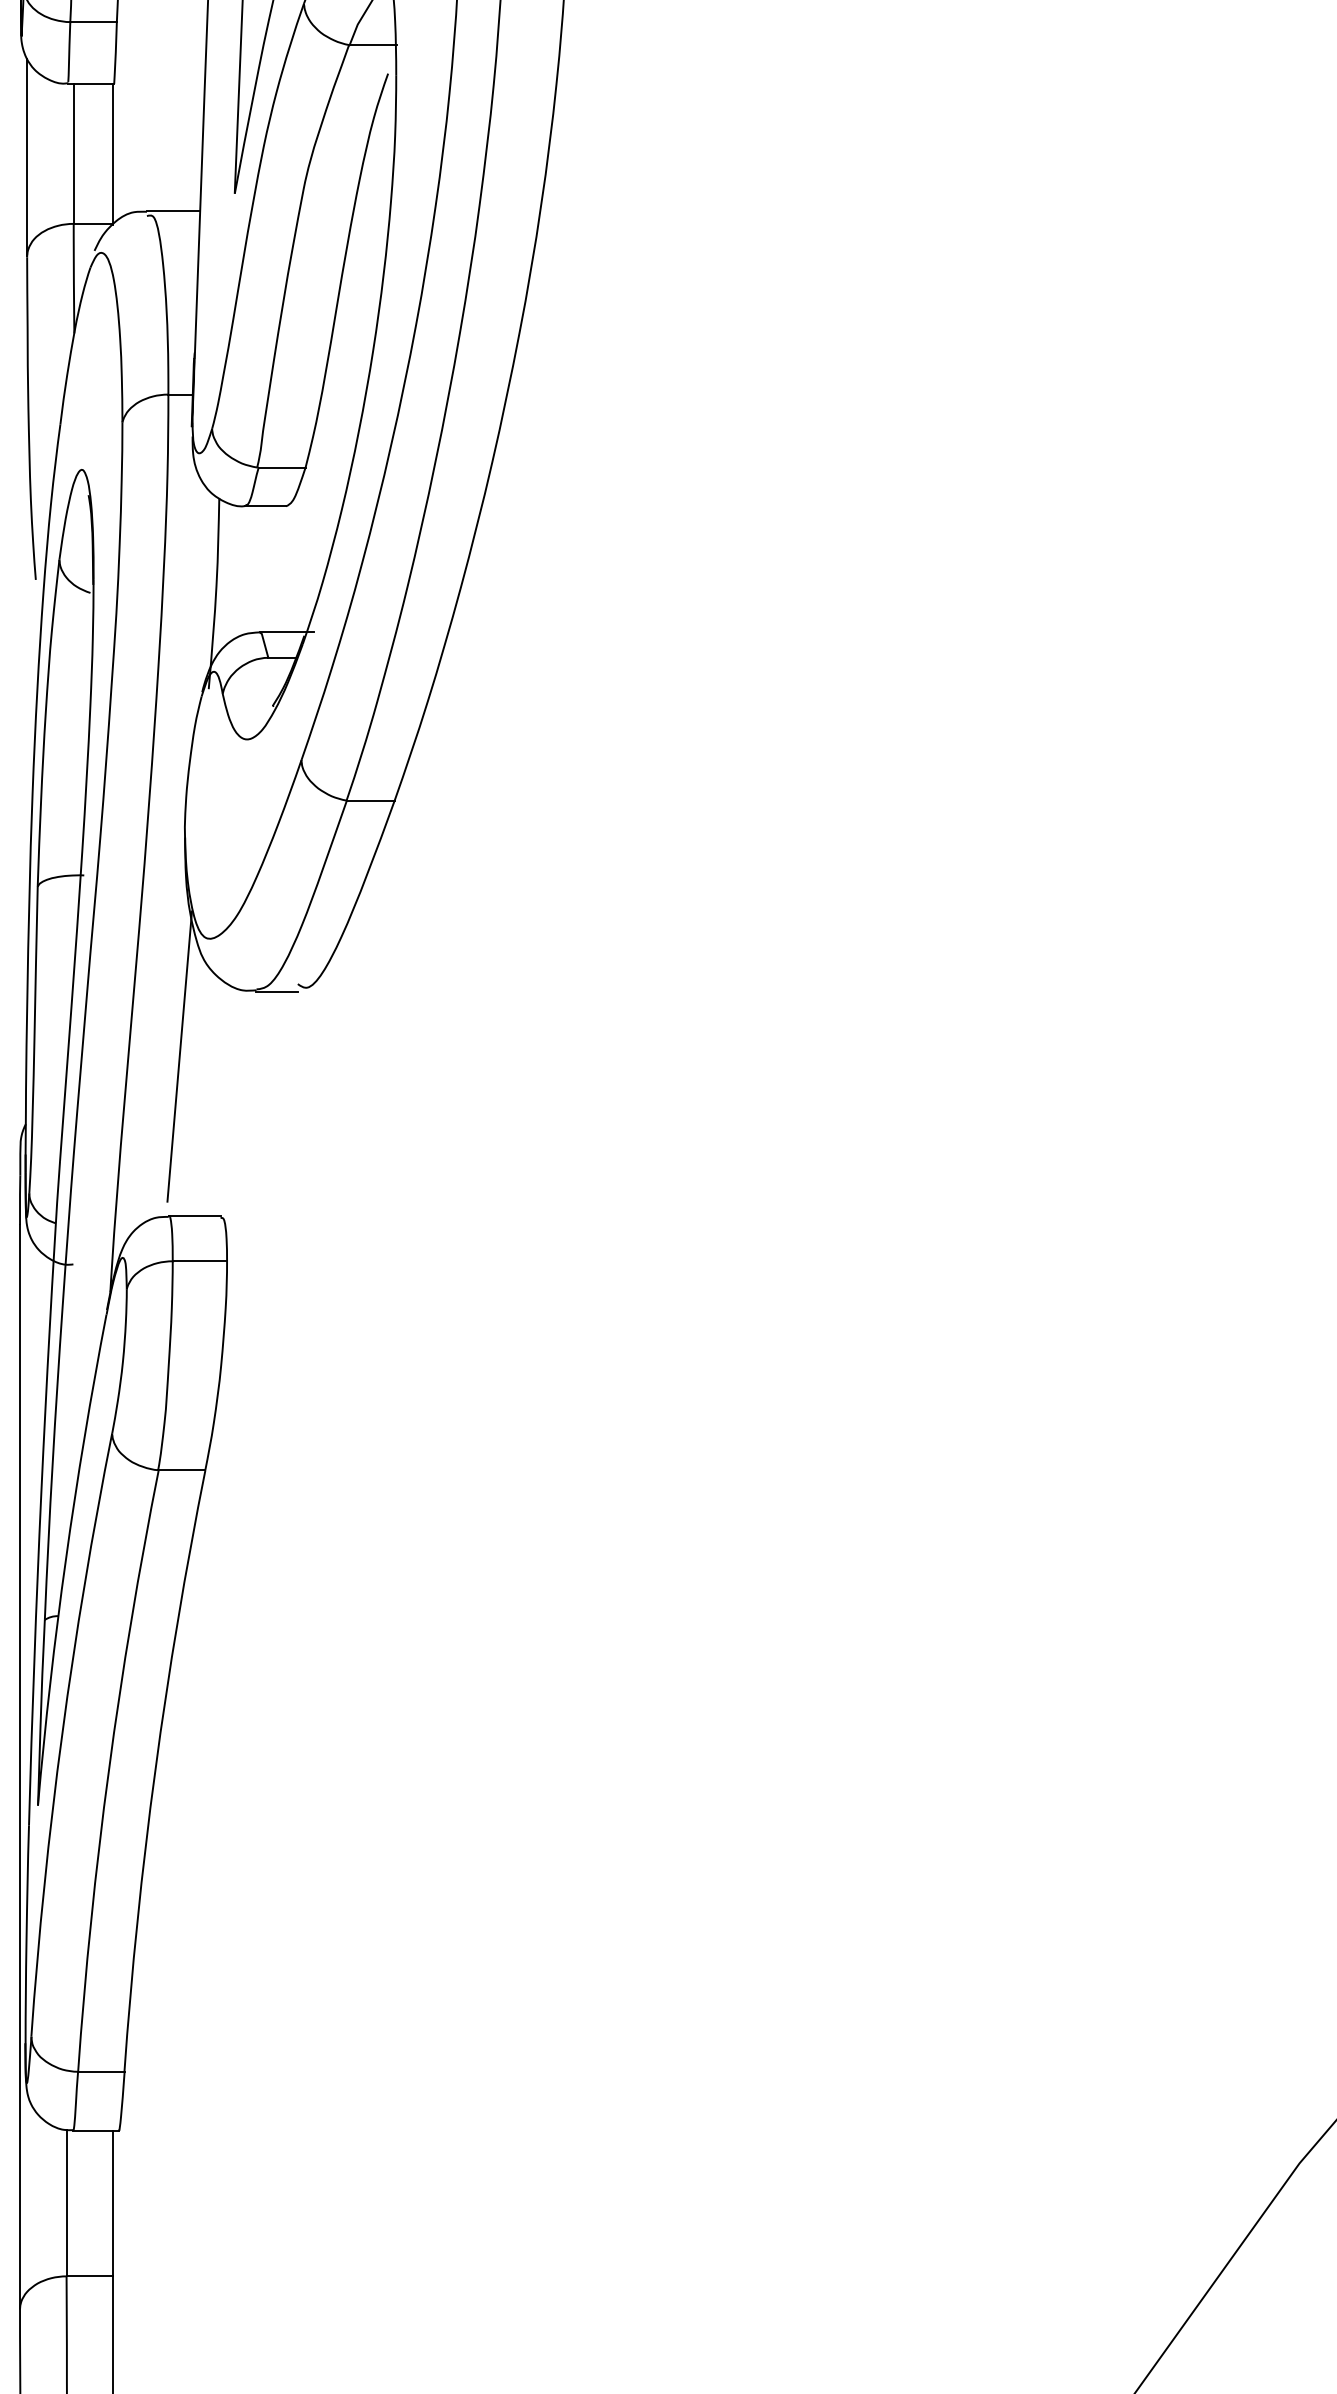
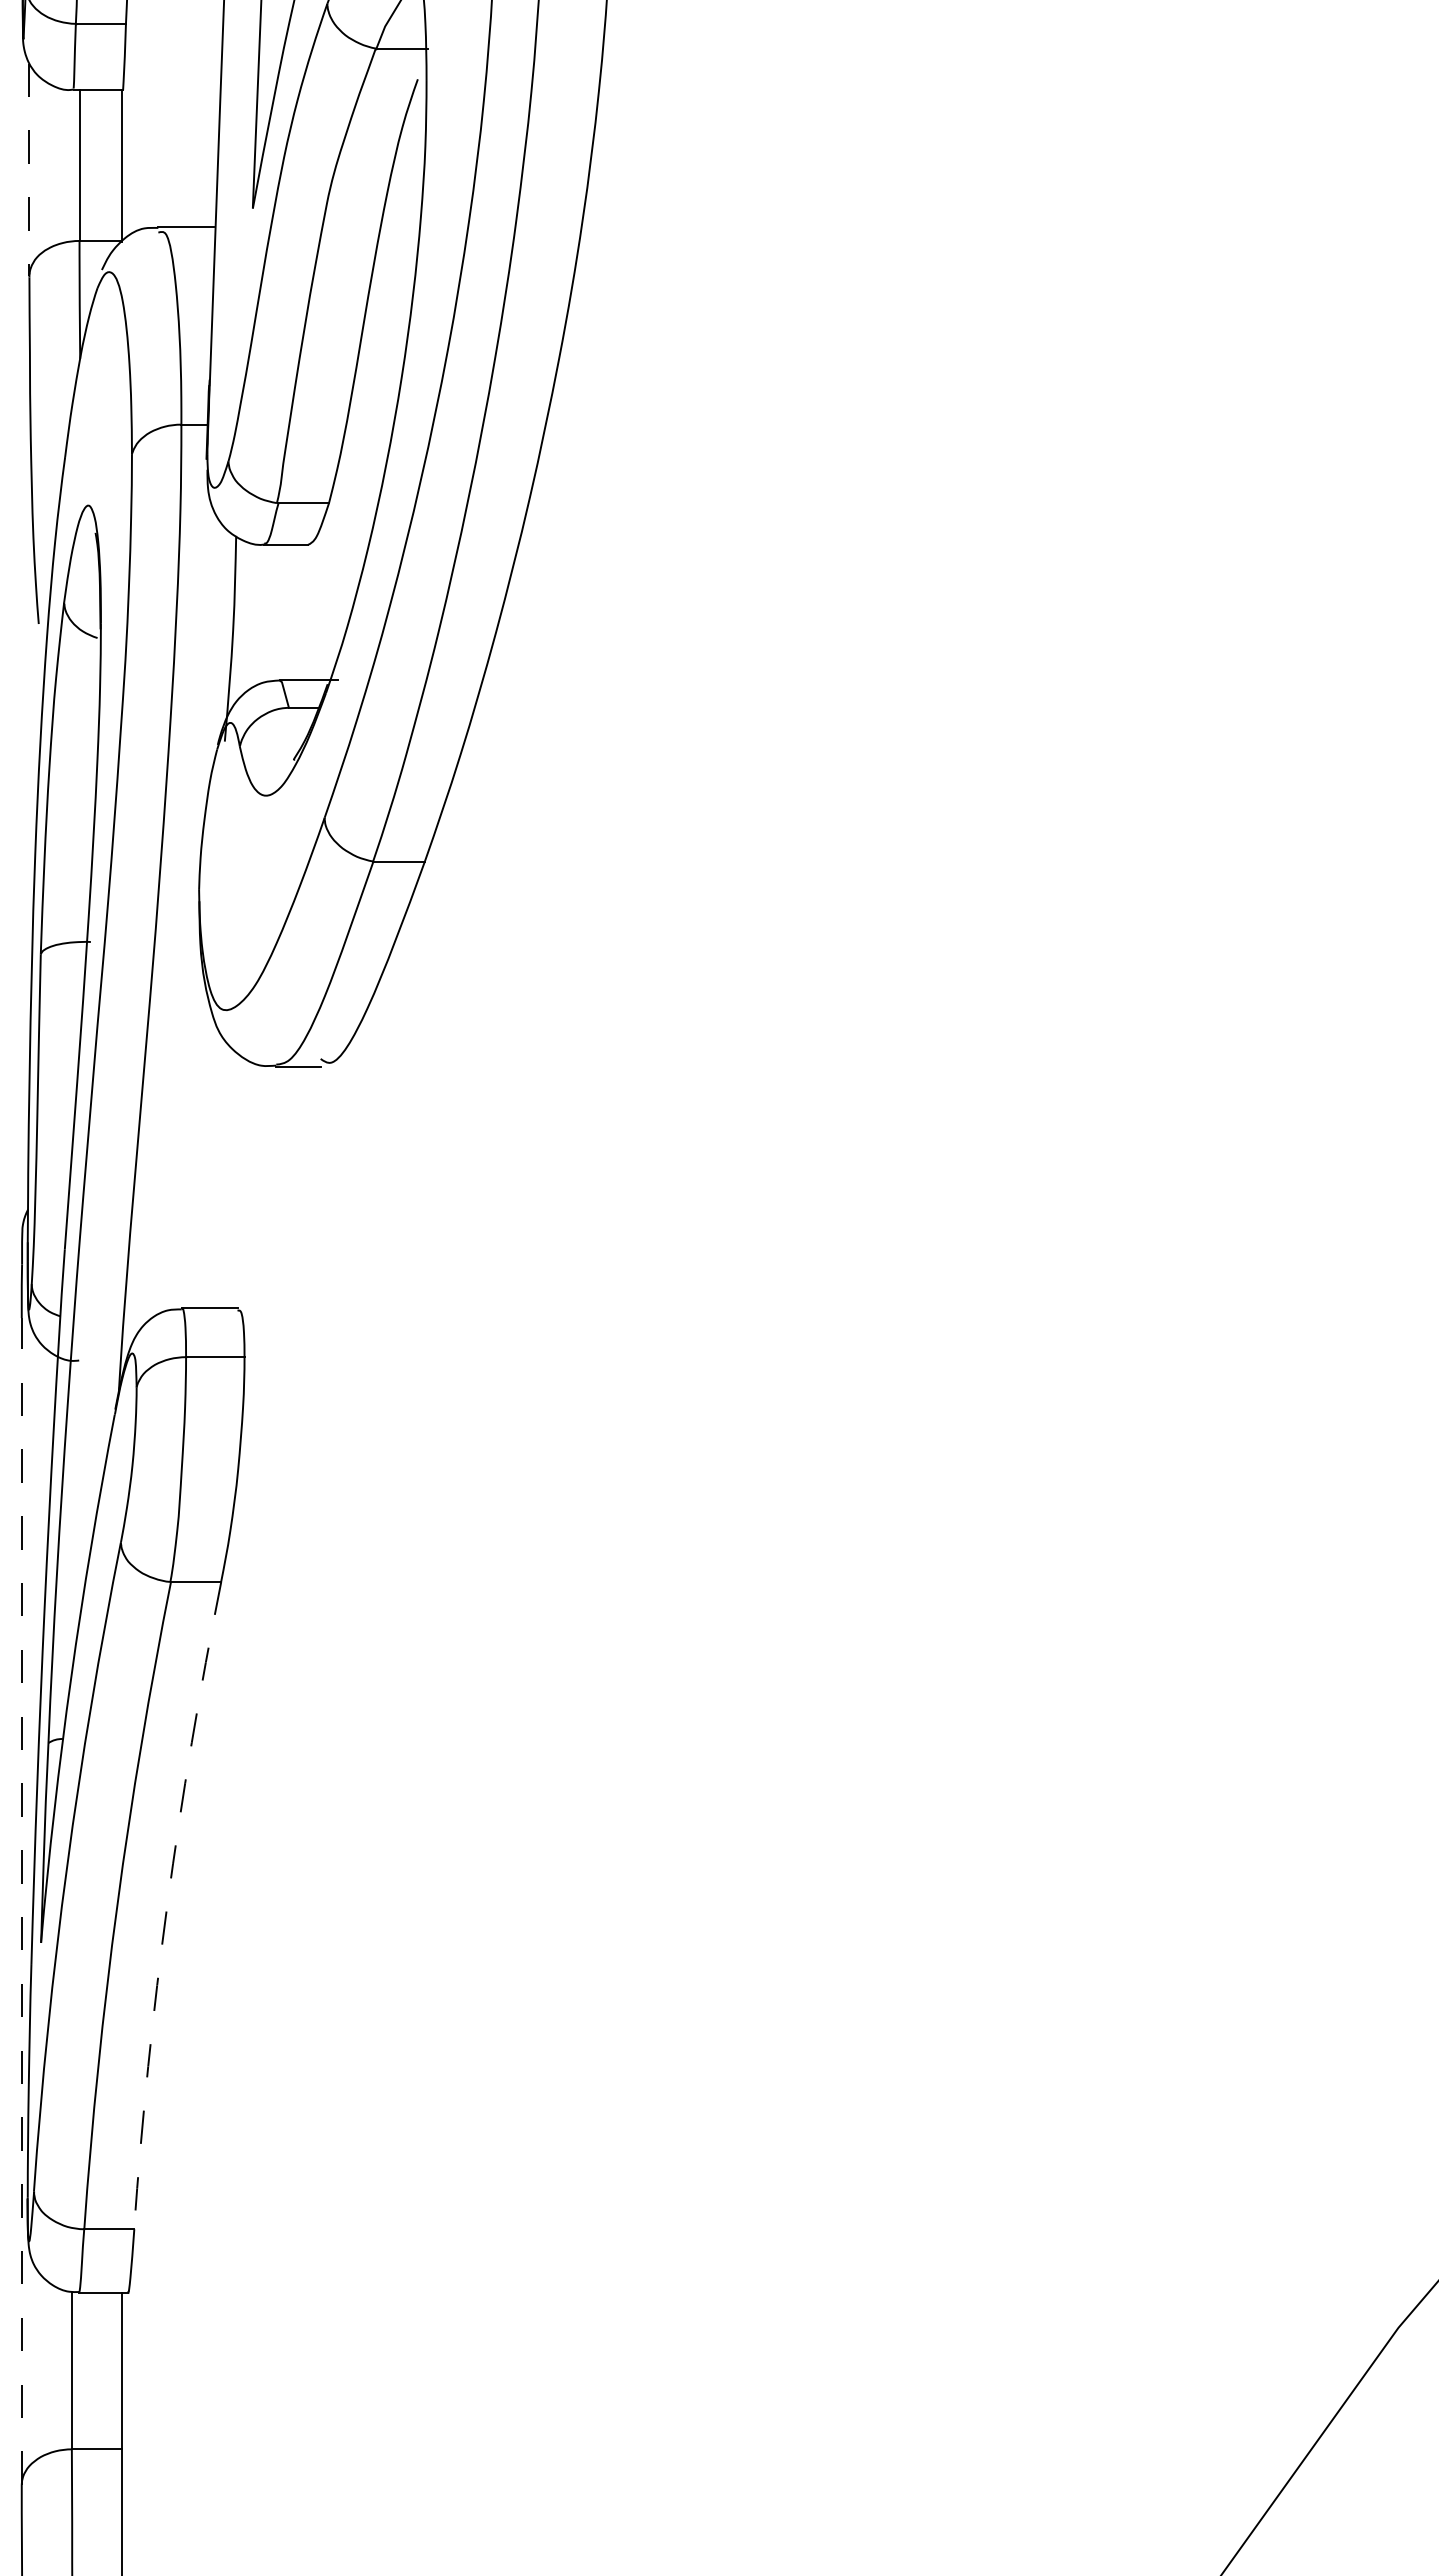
line: (27, 158) -> (29, 170), solid -> dashed
line: (179, 1056) -> (193, 1136), removed
line: (19, 1766) -> (21, 1900), solid -> dashed
arc: (155, 1769) -> (167, 1904), solid -> dashed

